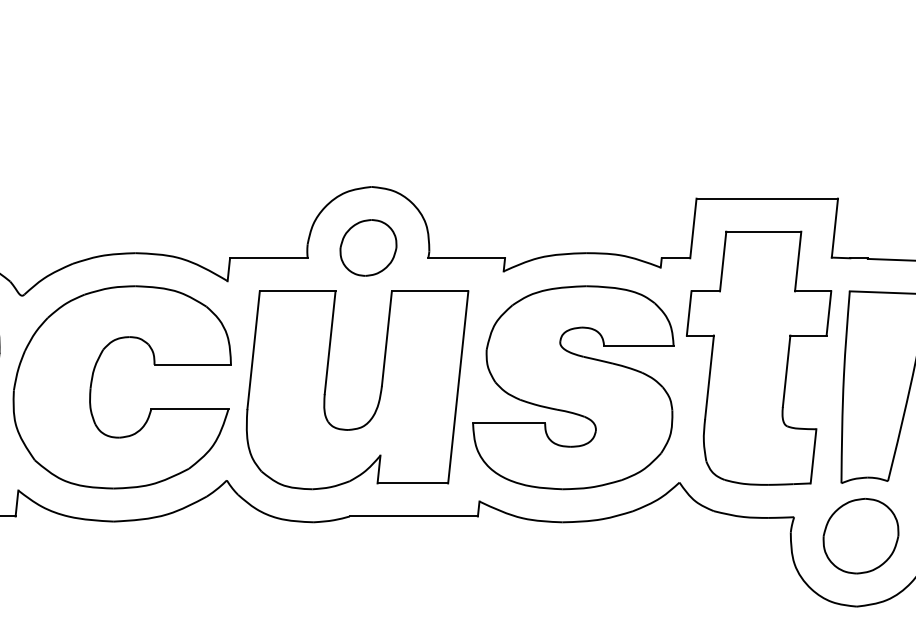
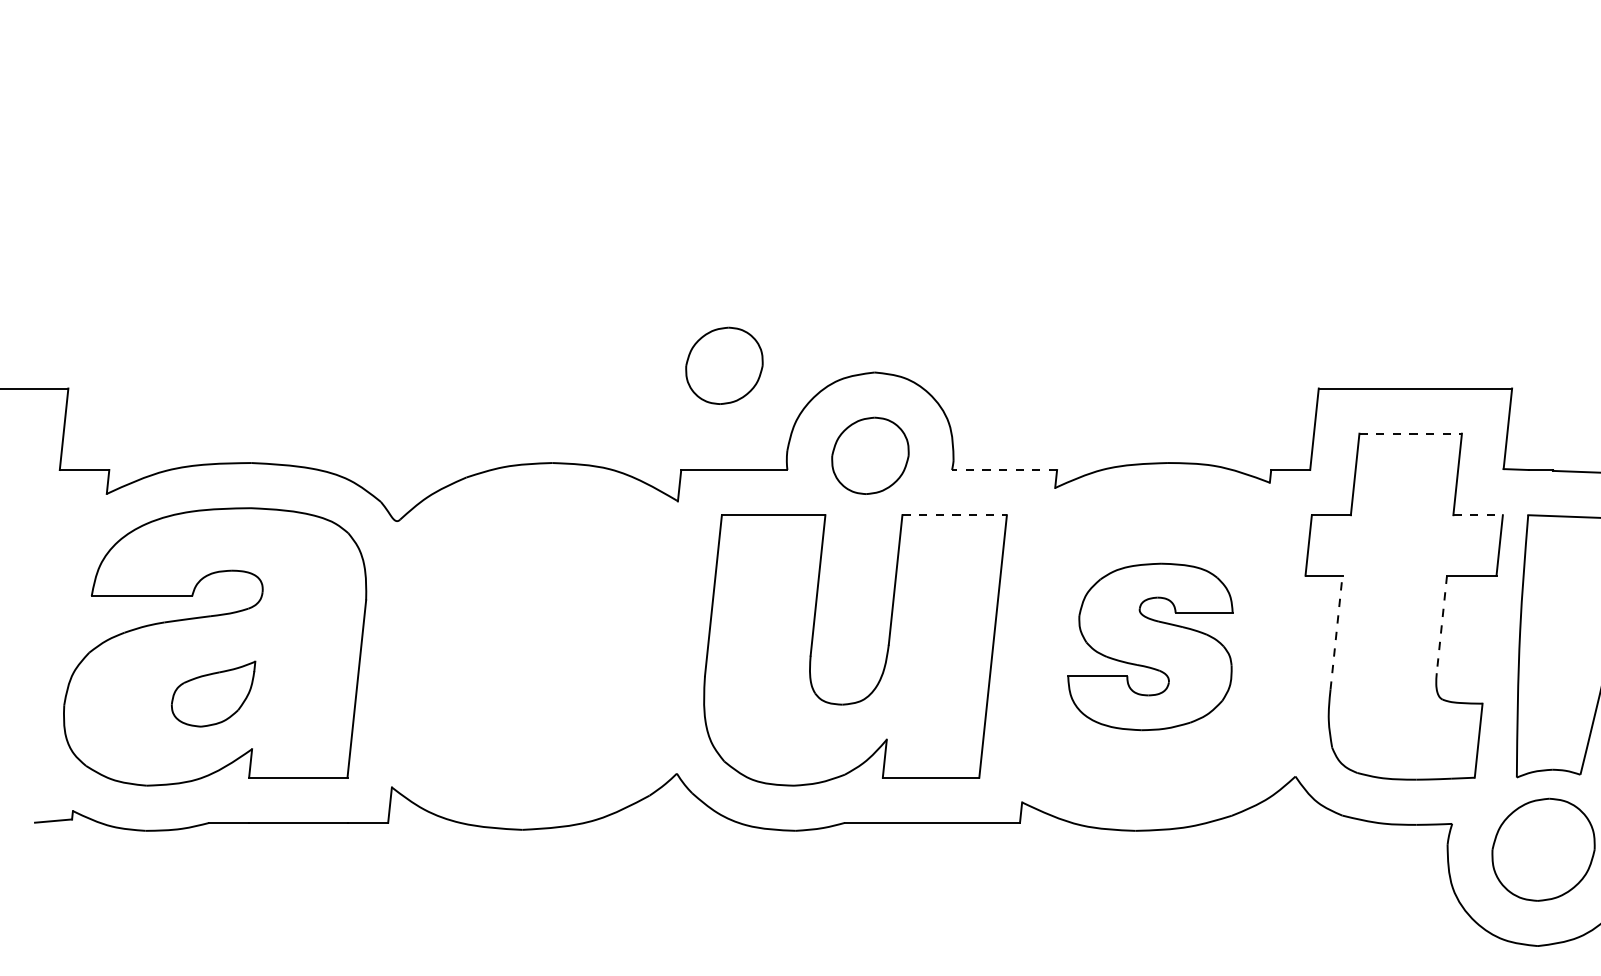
part: (261, 181) -> (724, 365), added
line: (764, 231) -> (1411, 433), solid -> dashed
line: (466, 258) -> (1004, 470), solid -> dashed
line: (430, 291) -> (955, 515), solid -> dashed
line: (813, 291) -> (1478, 515), solid -> dashed
line: (786, 371) -> (1441, 624), solid -> dashed
line: (709, 377) -> (1336, 632), solid -> dashed
part: (91, 385) -> (492, 643), removed
part: (573, 387) -> (1150, 646), size x0.6

